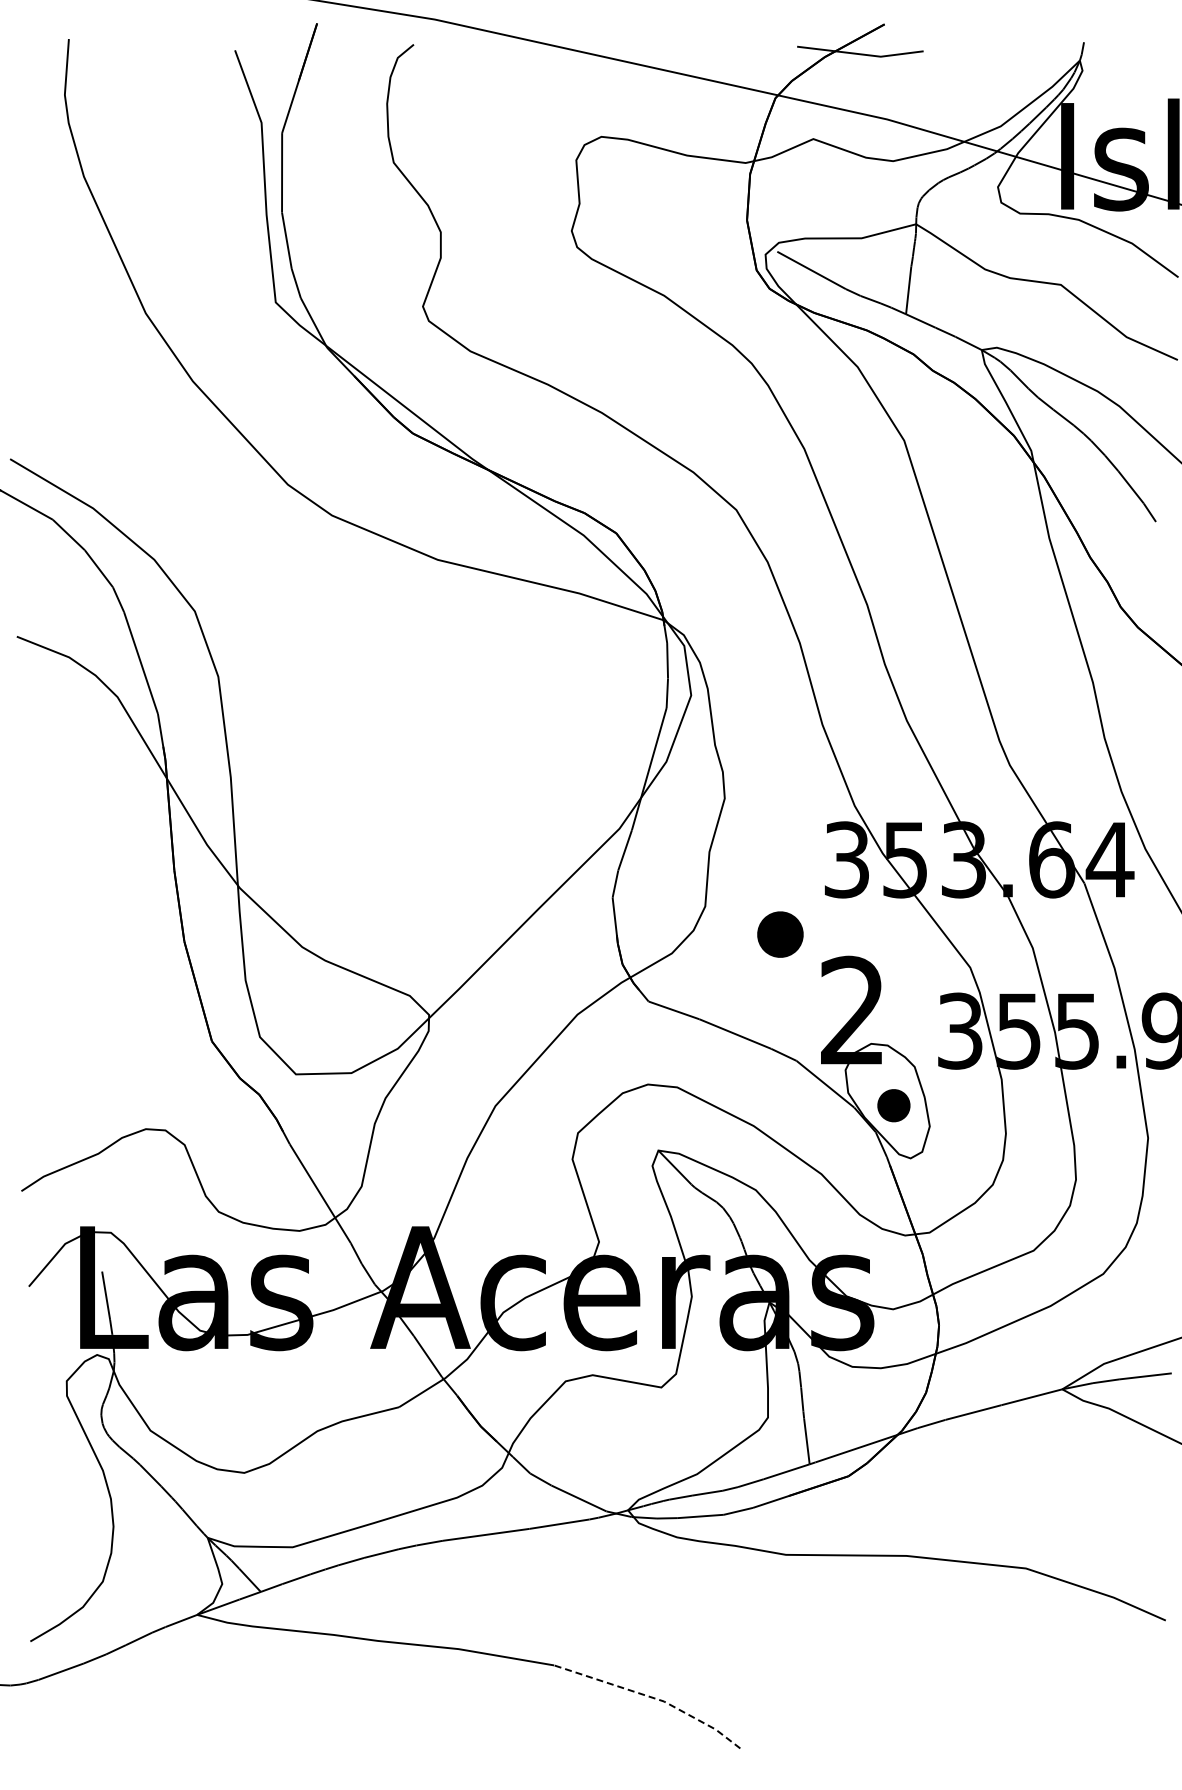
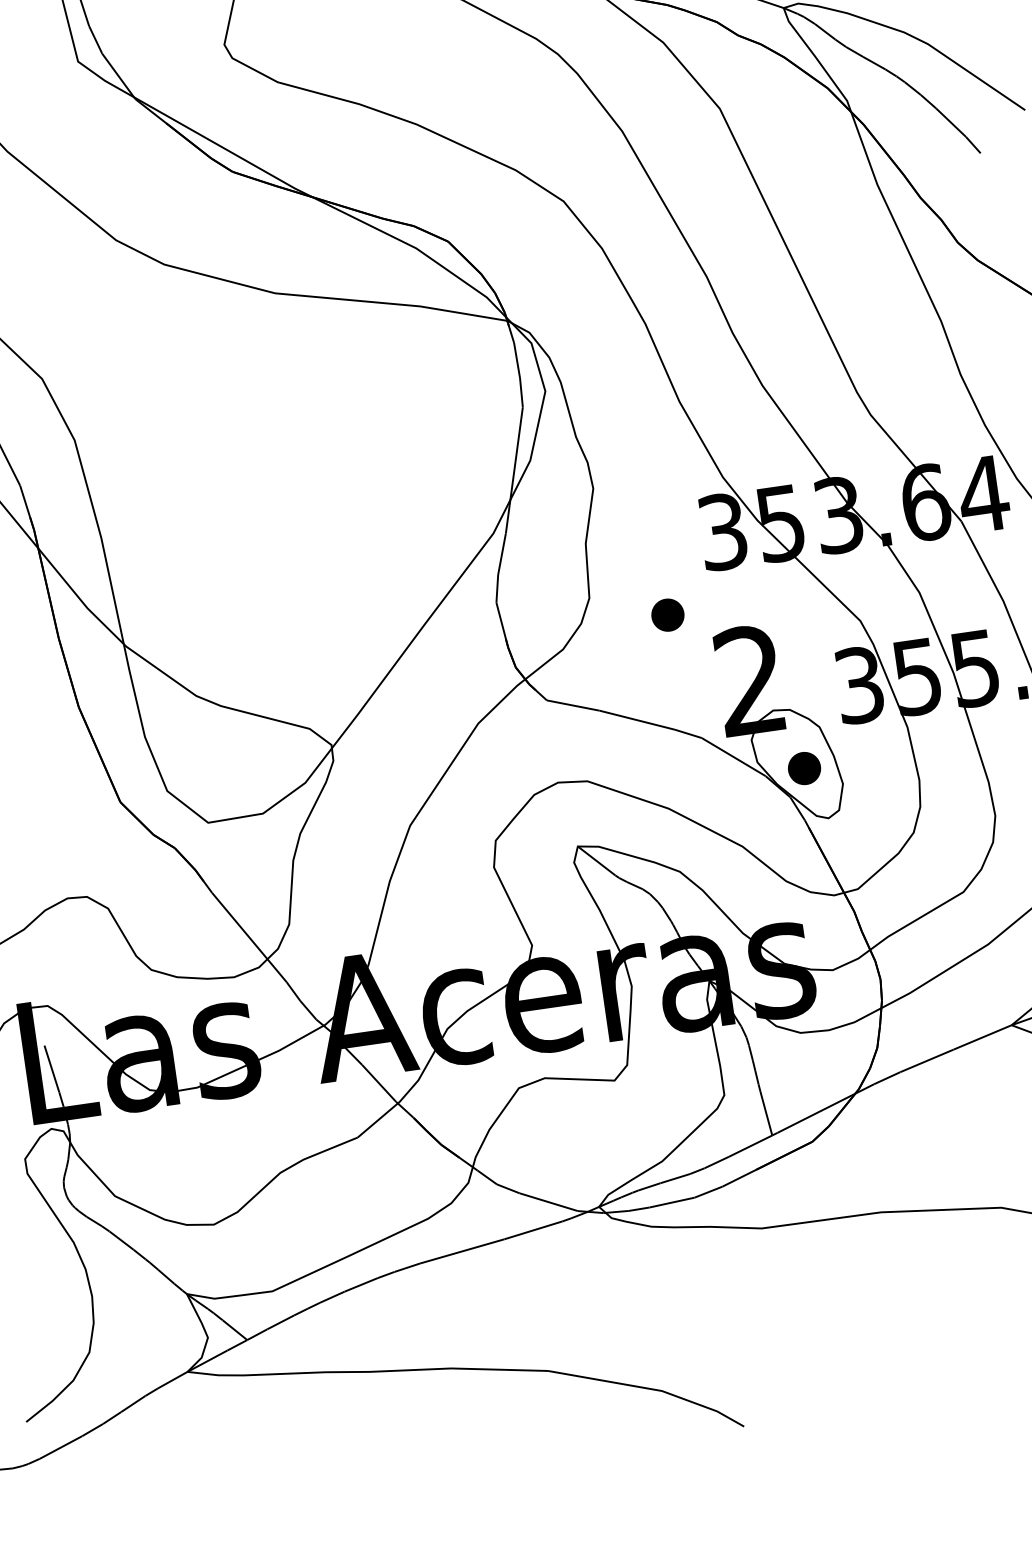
part: (780, 933) -> (667, 614), size x0.71
line: (652, 1697) -> (649, 1388), dashed -> solid

